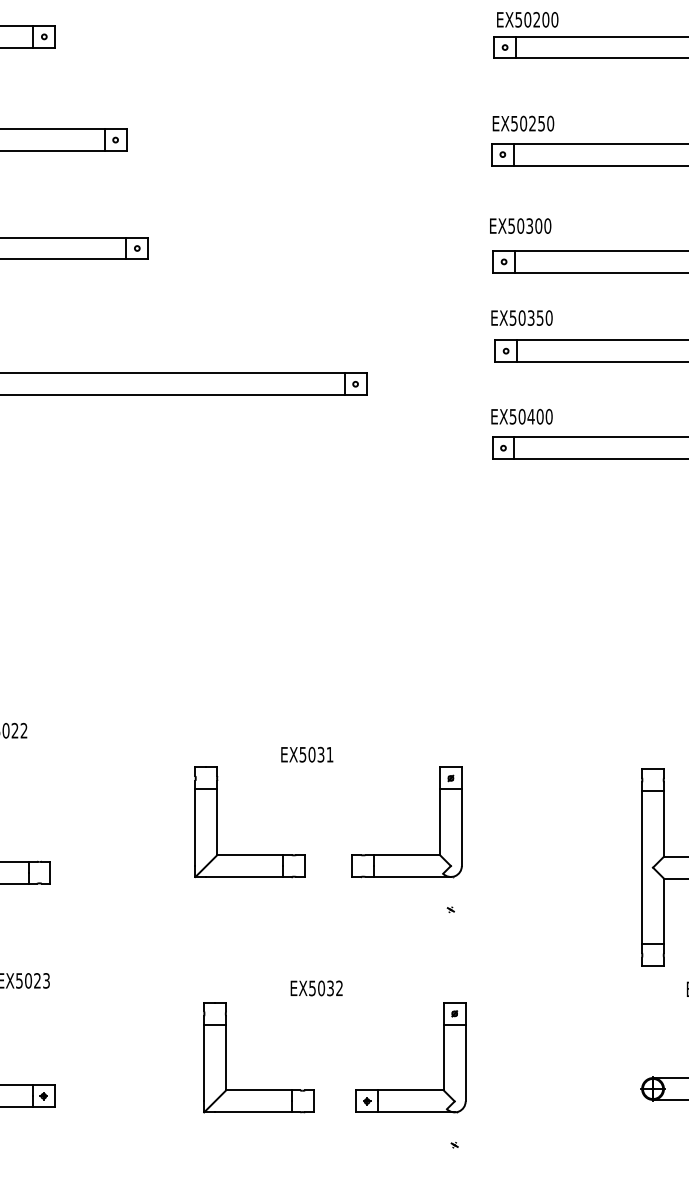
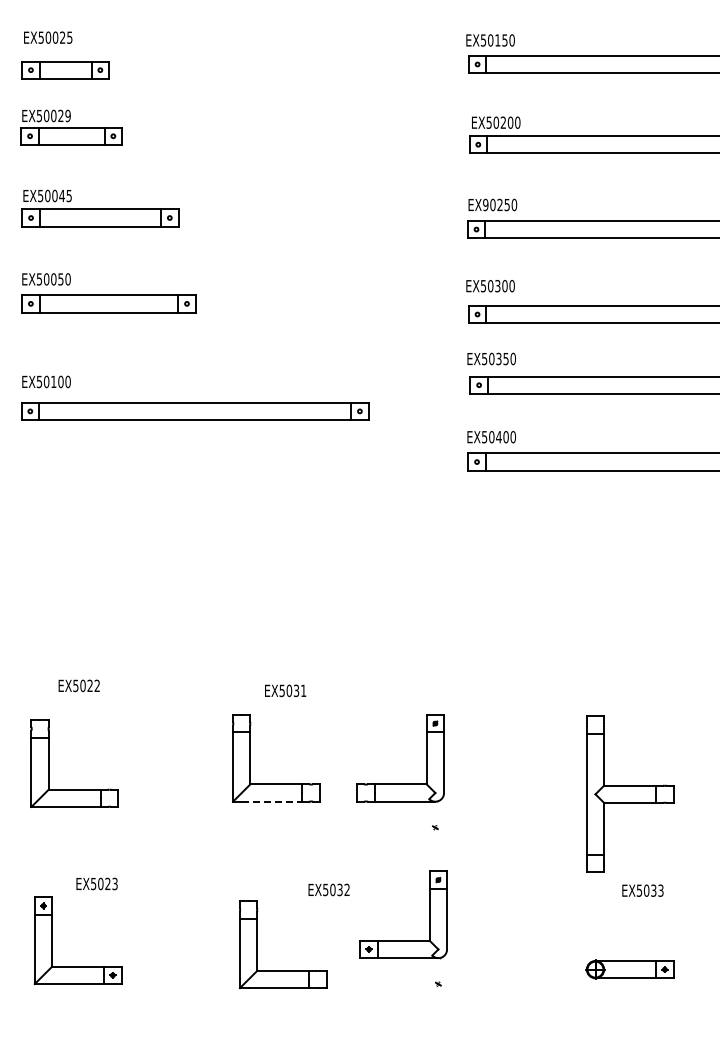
text: (514, 123) -> (485, 204), EX50250 -> EX90250
text: (307, 754) -> (285, 690), moved
line: (245, 876) -> (272, 801), solid -> dashed
part: (410, 1090) -> (403, 940), moved

